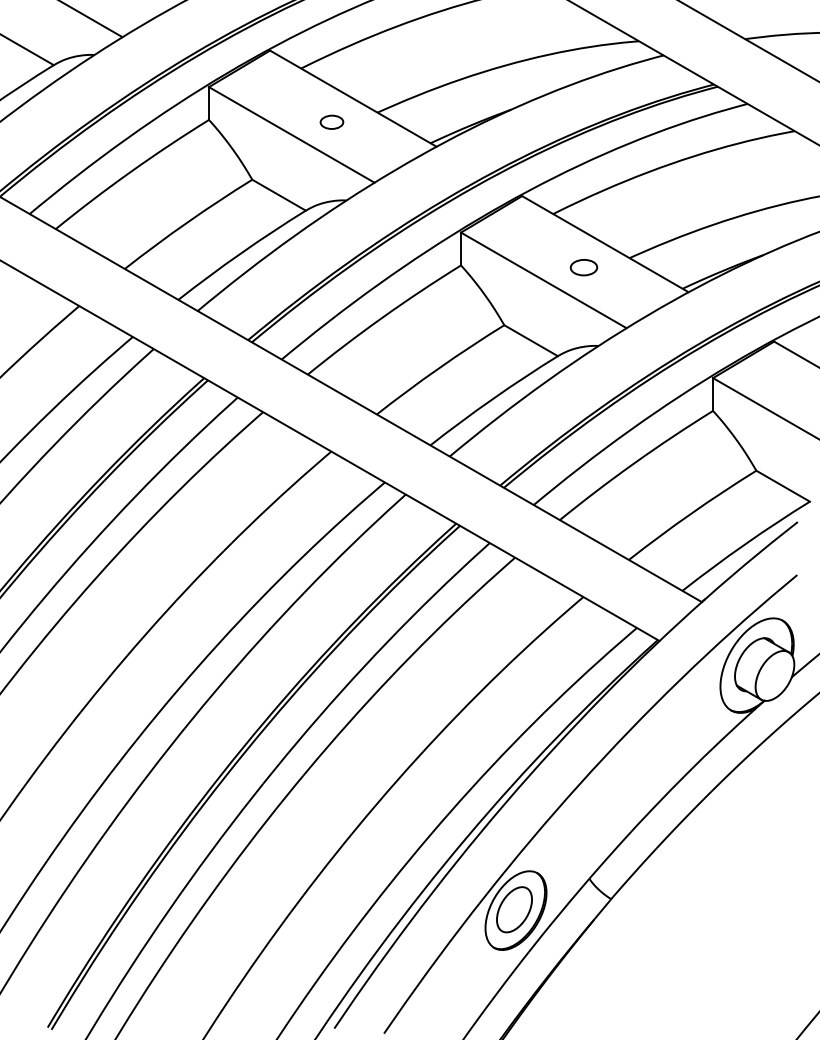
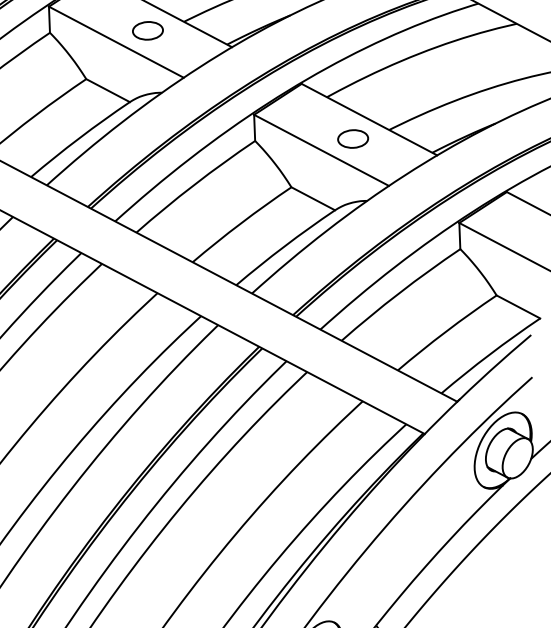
part: (331, 122) -> (147, 31), size x1.67
part: (583, 267) -> (352, 138), size x1.43

